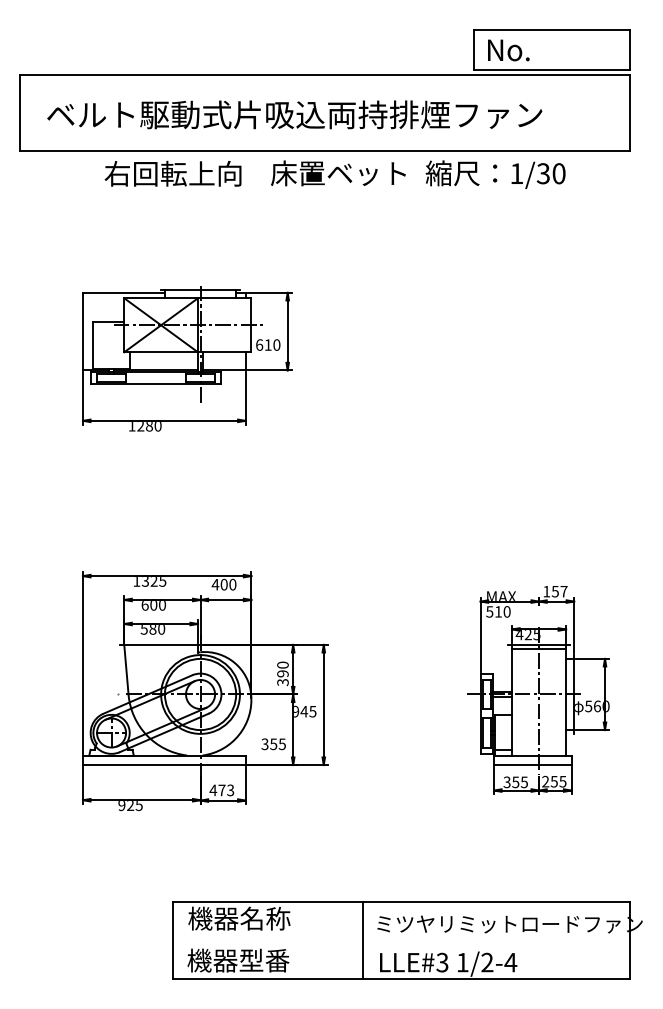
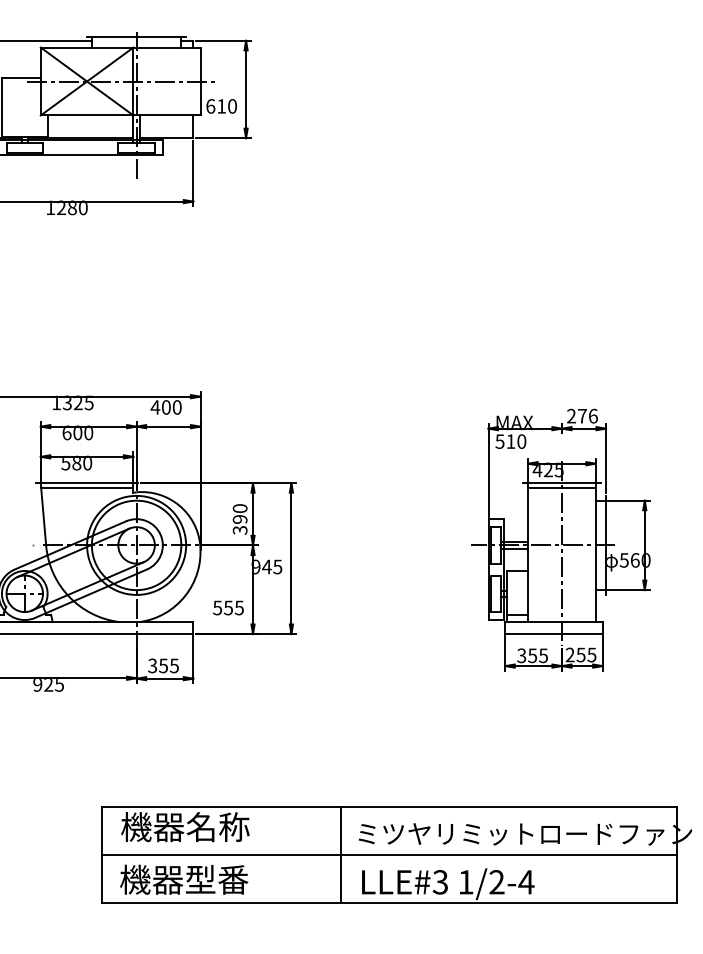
text: (555, 591) -> (582, 416), 157 -> 276
line: (161, 648) -> (87, 487), added
text: (264, 743) -> (216, 606), 355 -> 555
text: (221, 790) -> (162, 666), 473 -> 355
line: (401, 940) -> (389, 854), added

